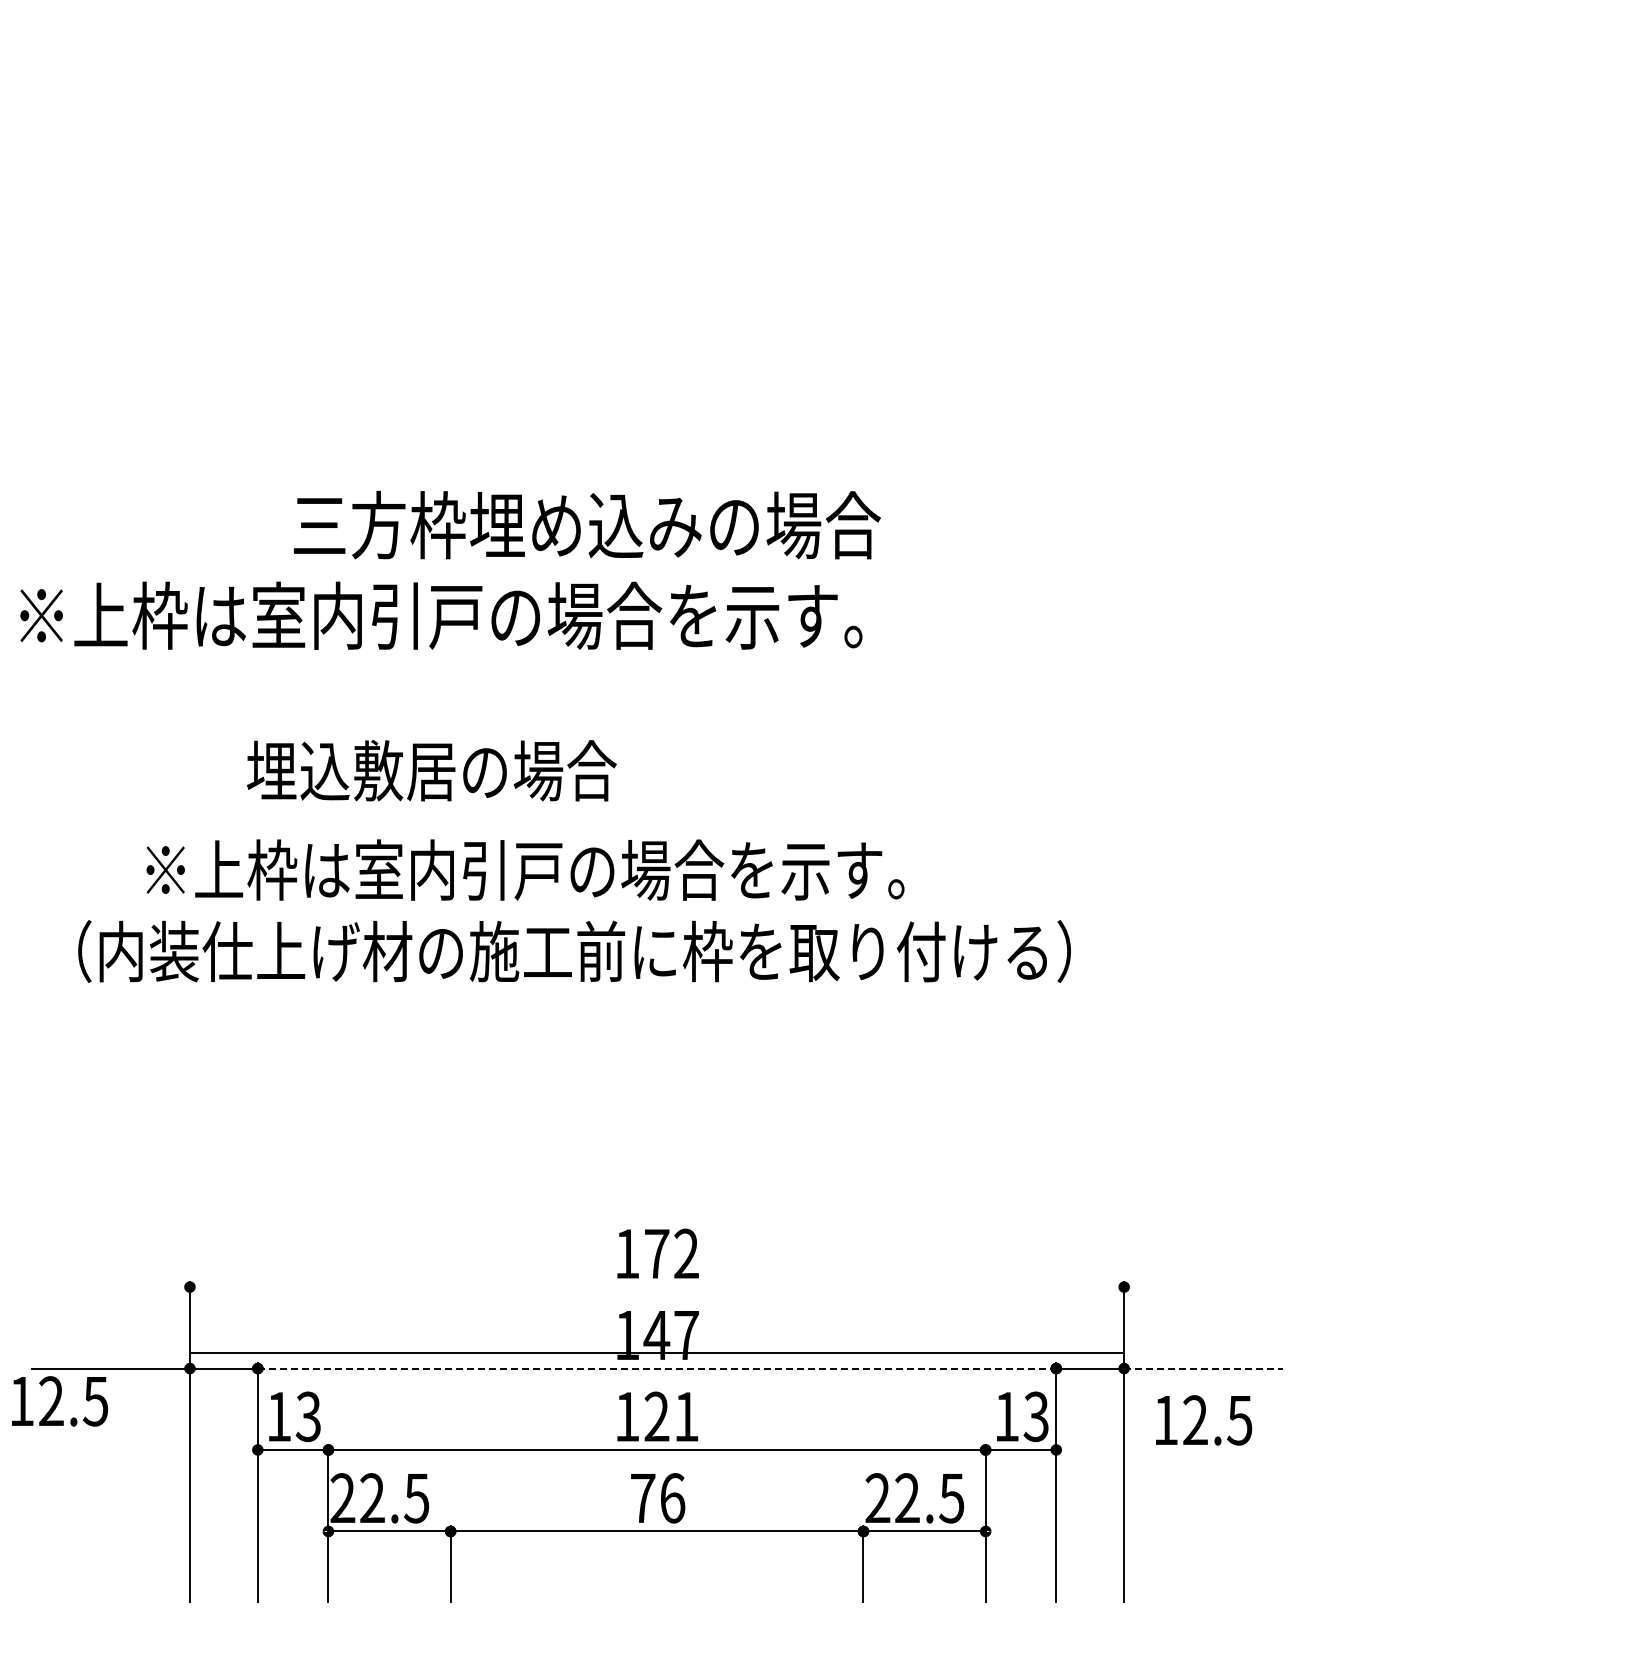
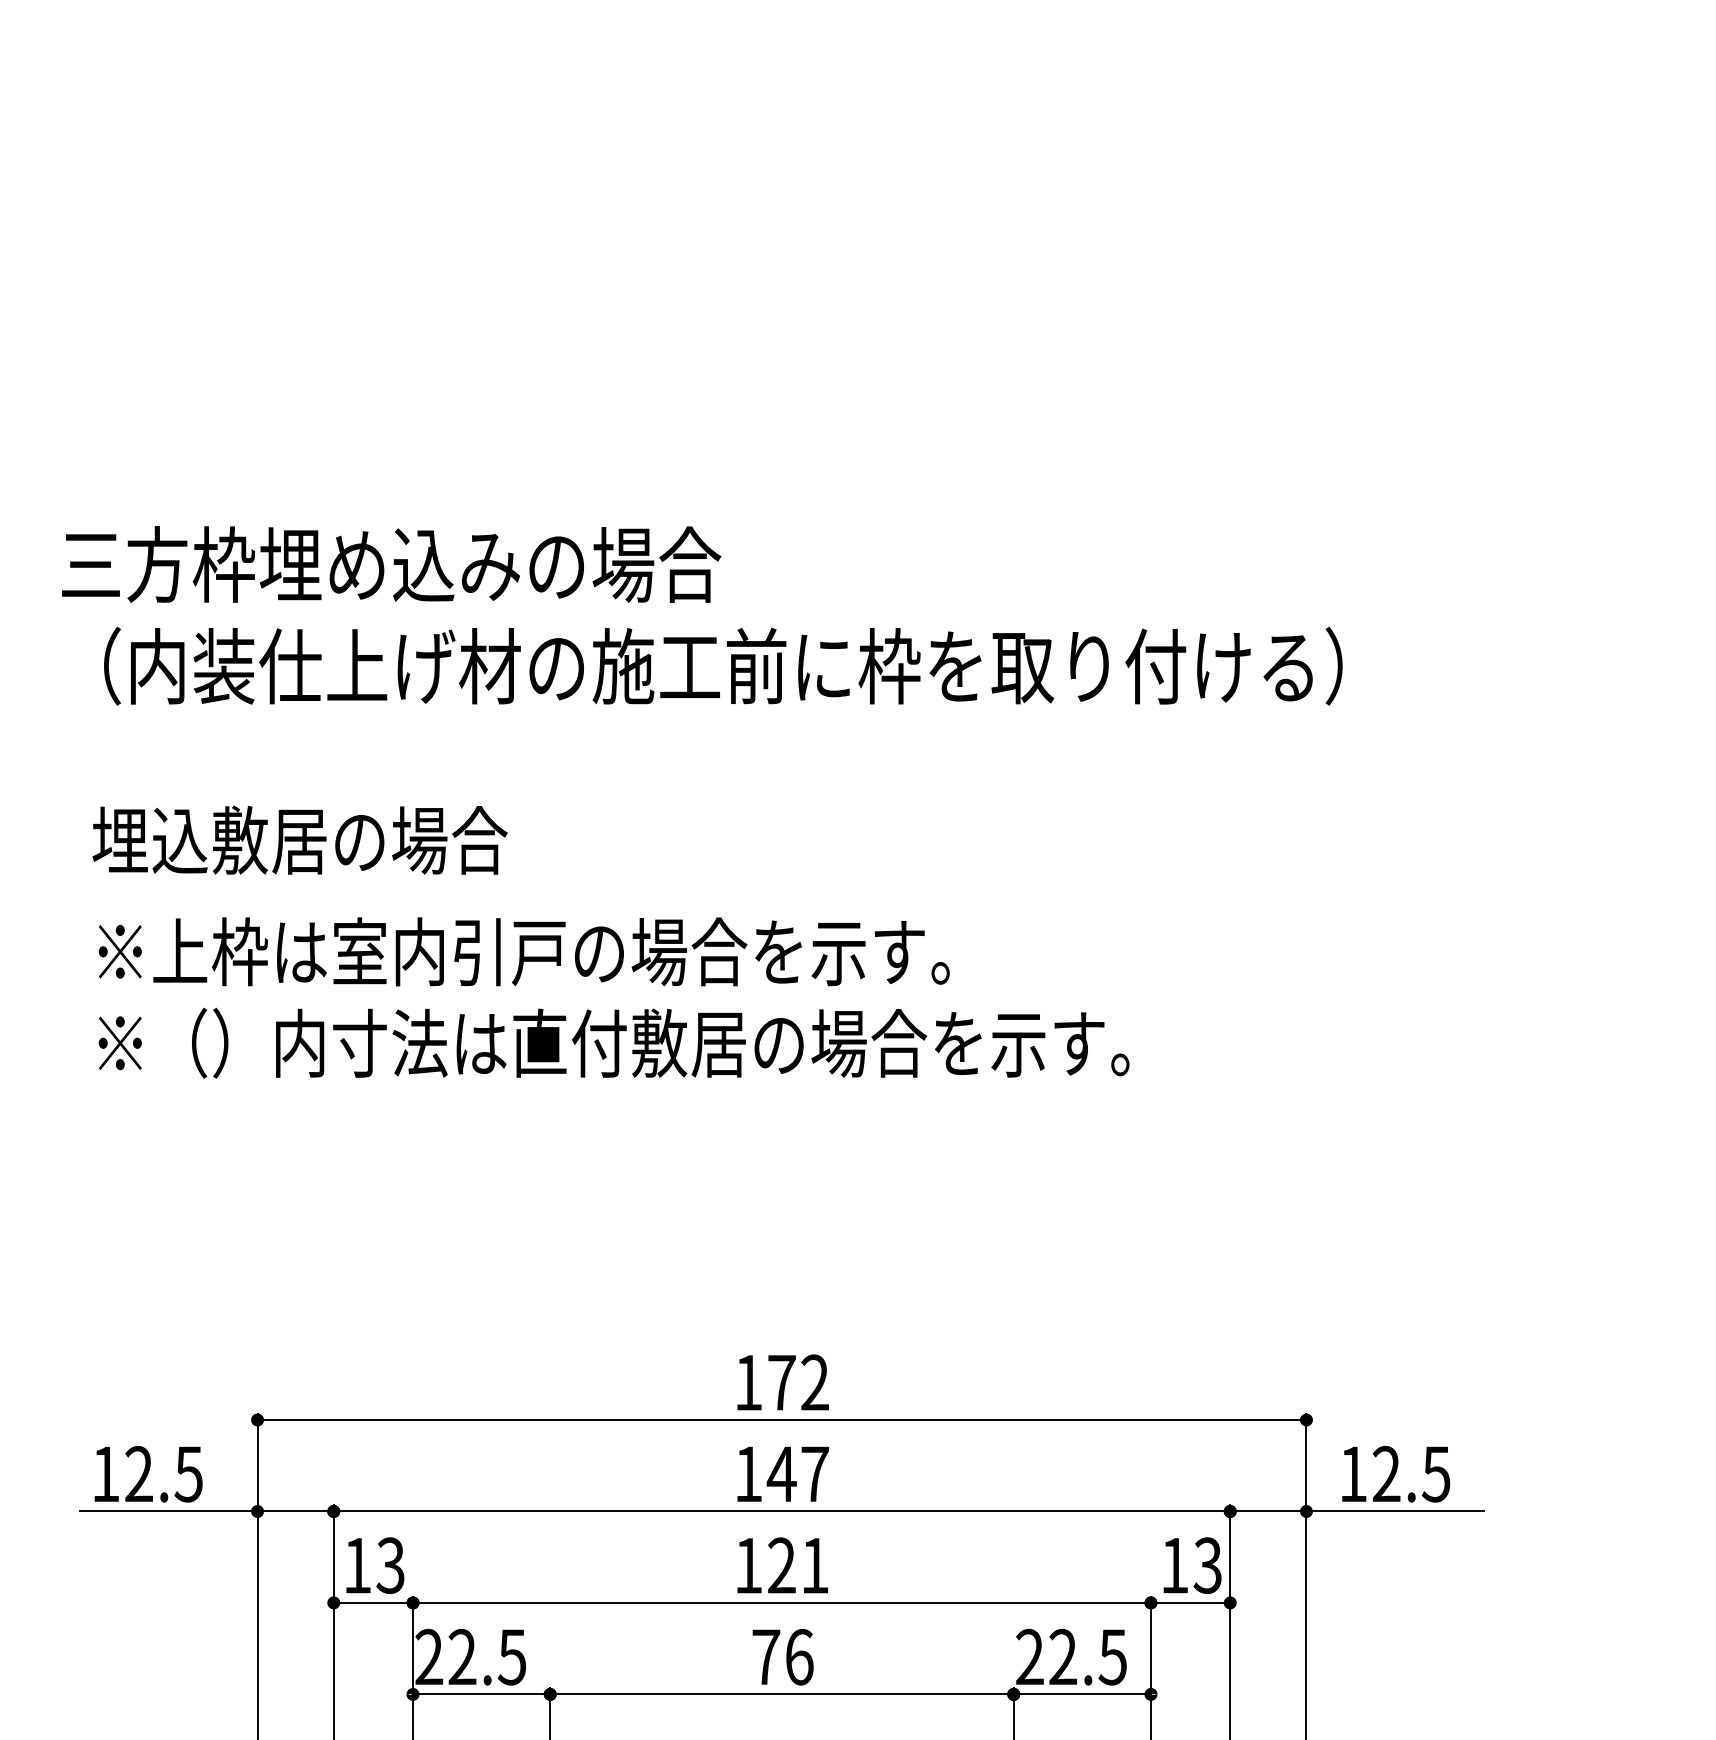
text: (587, 524) -> (391, 563), moved
text: (588, 615) -> (705, 665), ※上枠は室内引戸の場合を示す。 -> （内装仕上げ材の施工前に枠を取り付ける）
text: (431, 770) -> (299, 839), moved
text: (525, 869) -> (524, 951), moved
text: (559, 951) -> (672, 1043), （内装仕上げ材の施工前に枠を取り付ける） -> ※（）内寸法は直付敷居の場合を示す。
line: (656, 1353) -> (781, 1420), moved
line: (657, 1368) -> (782, 1511), dashed -> solid
line: (1203, 1368) -> (1395, 1511), dashed -> solid
text: (59, 1401) -> (148, 1474), moved
text: (1204, 1420) -> (1396, 1474), moved

